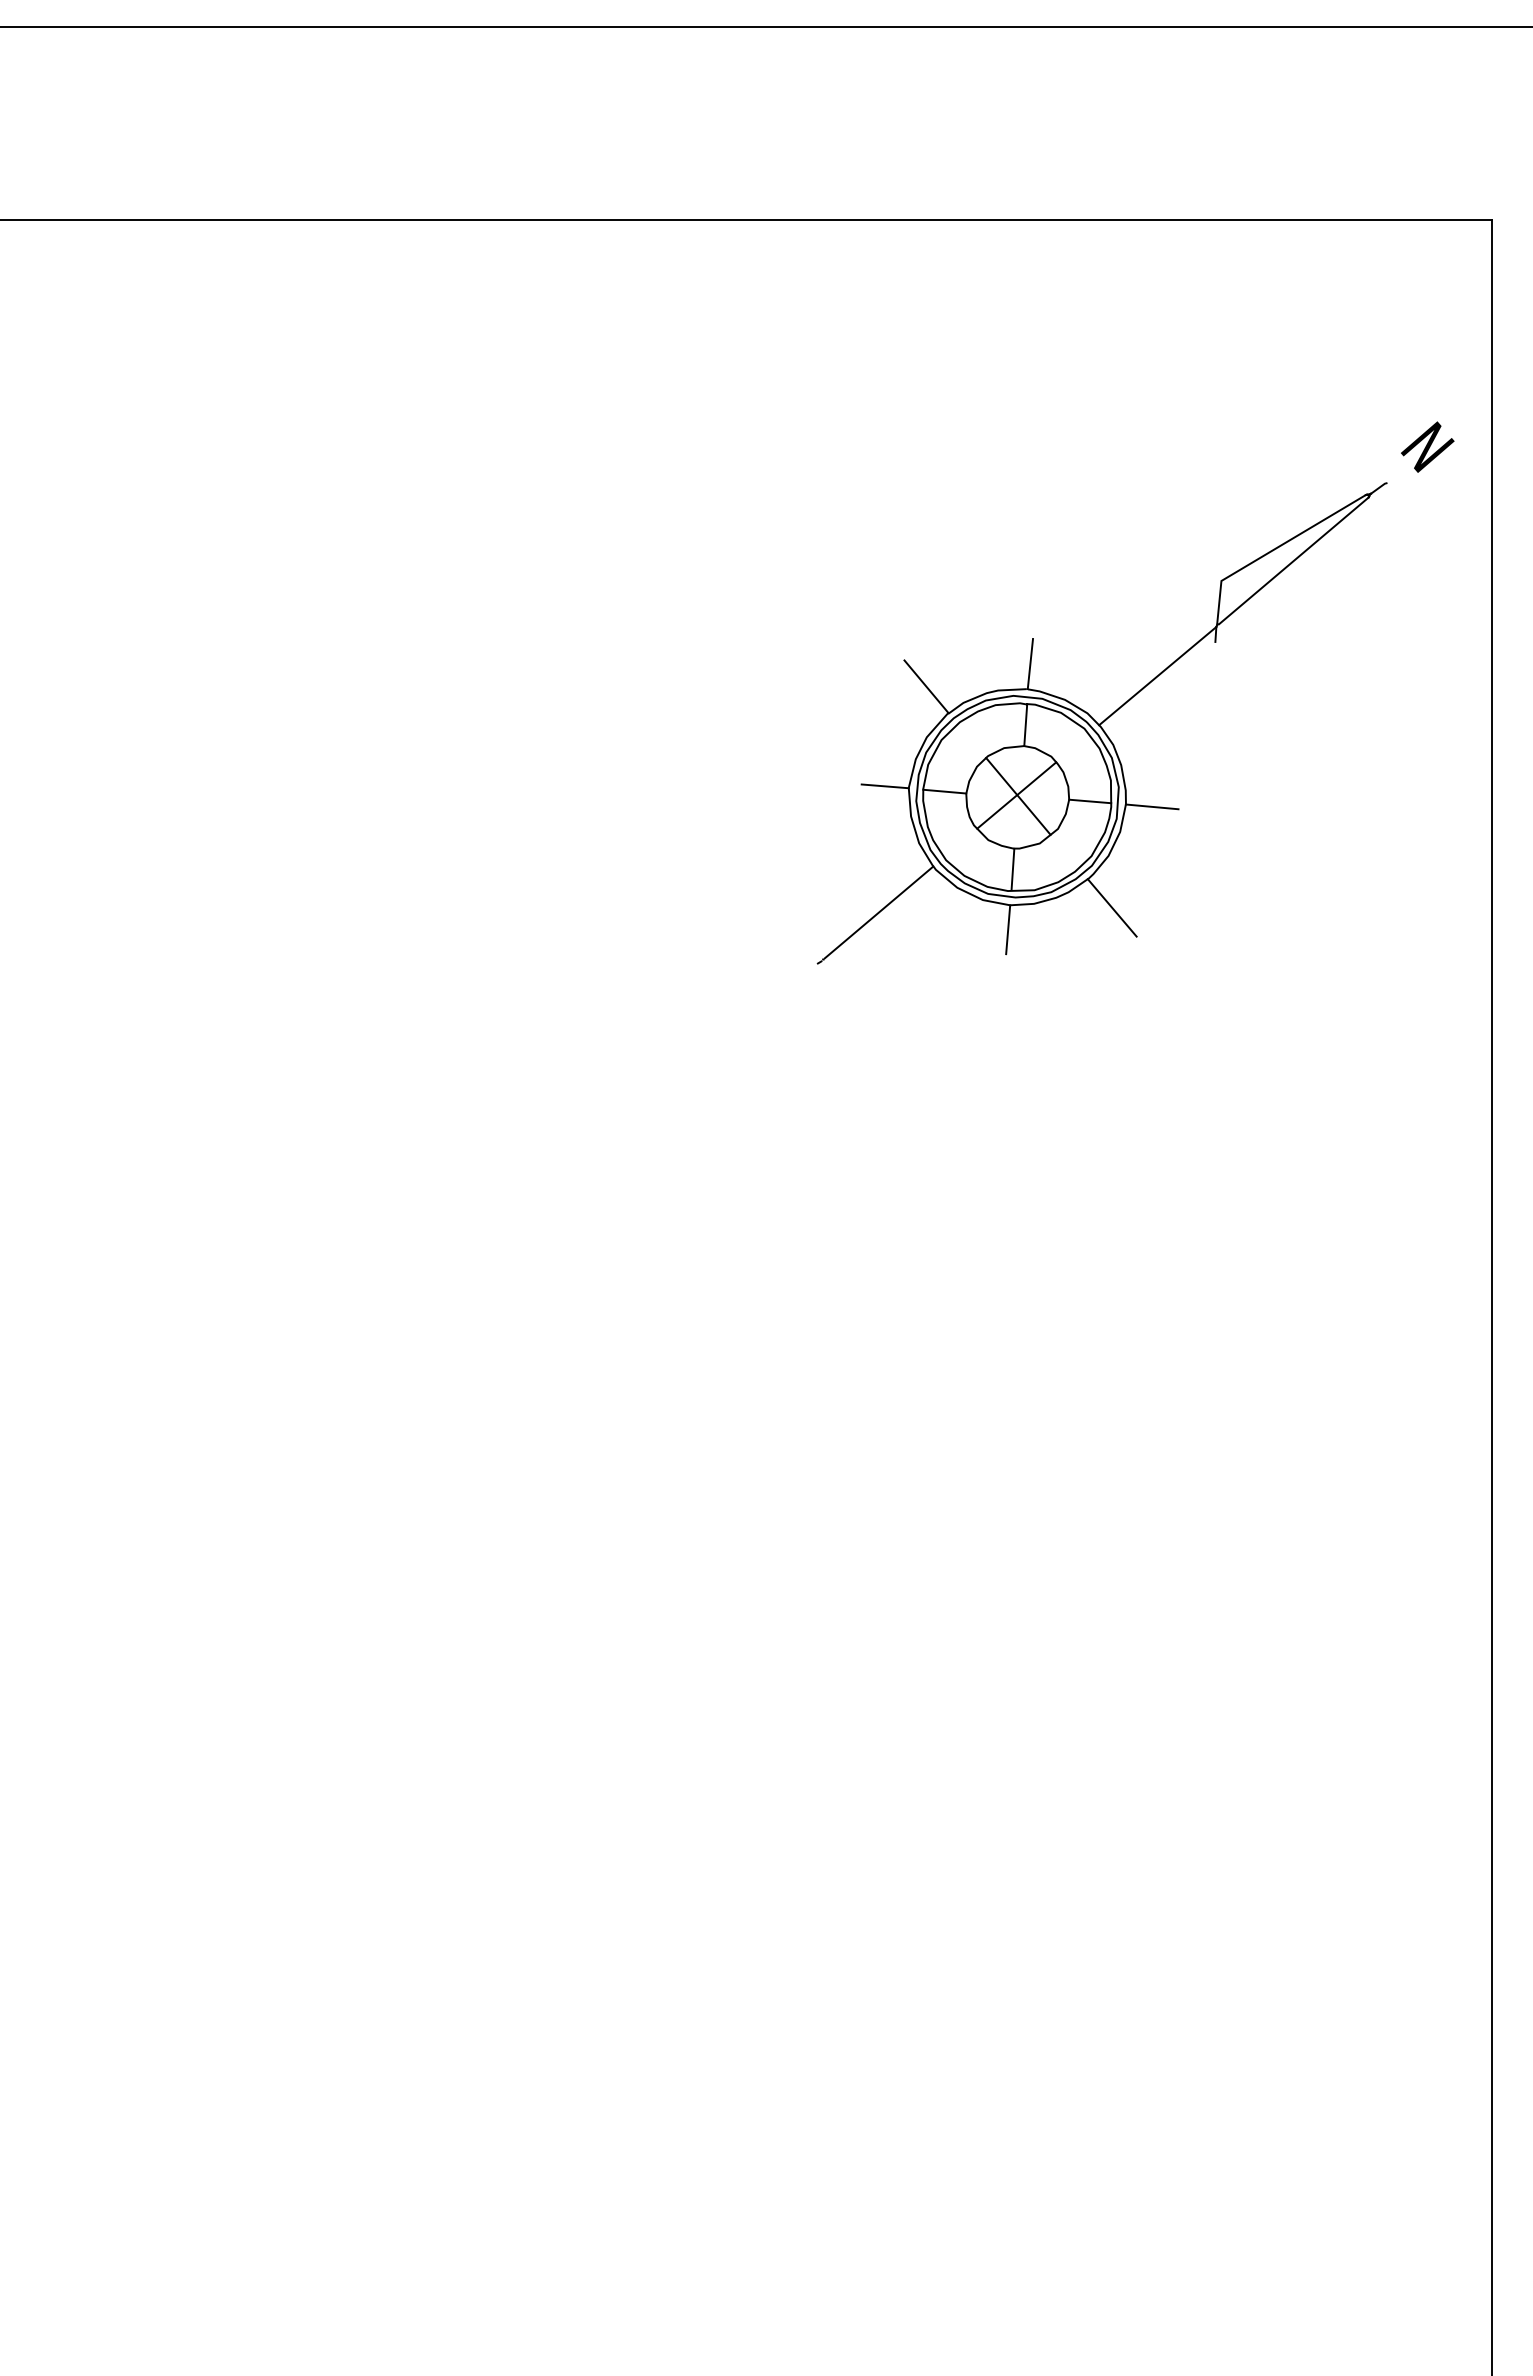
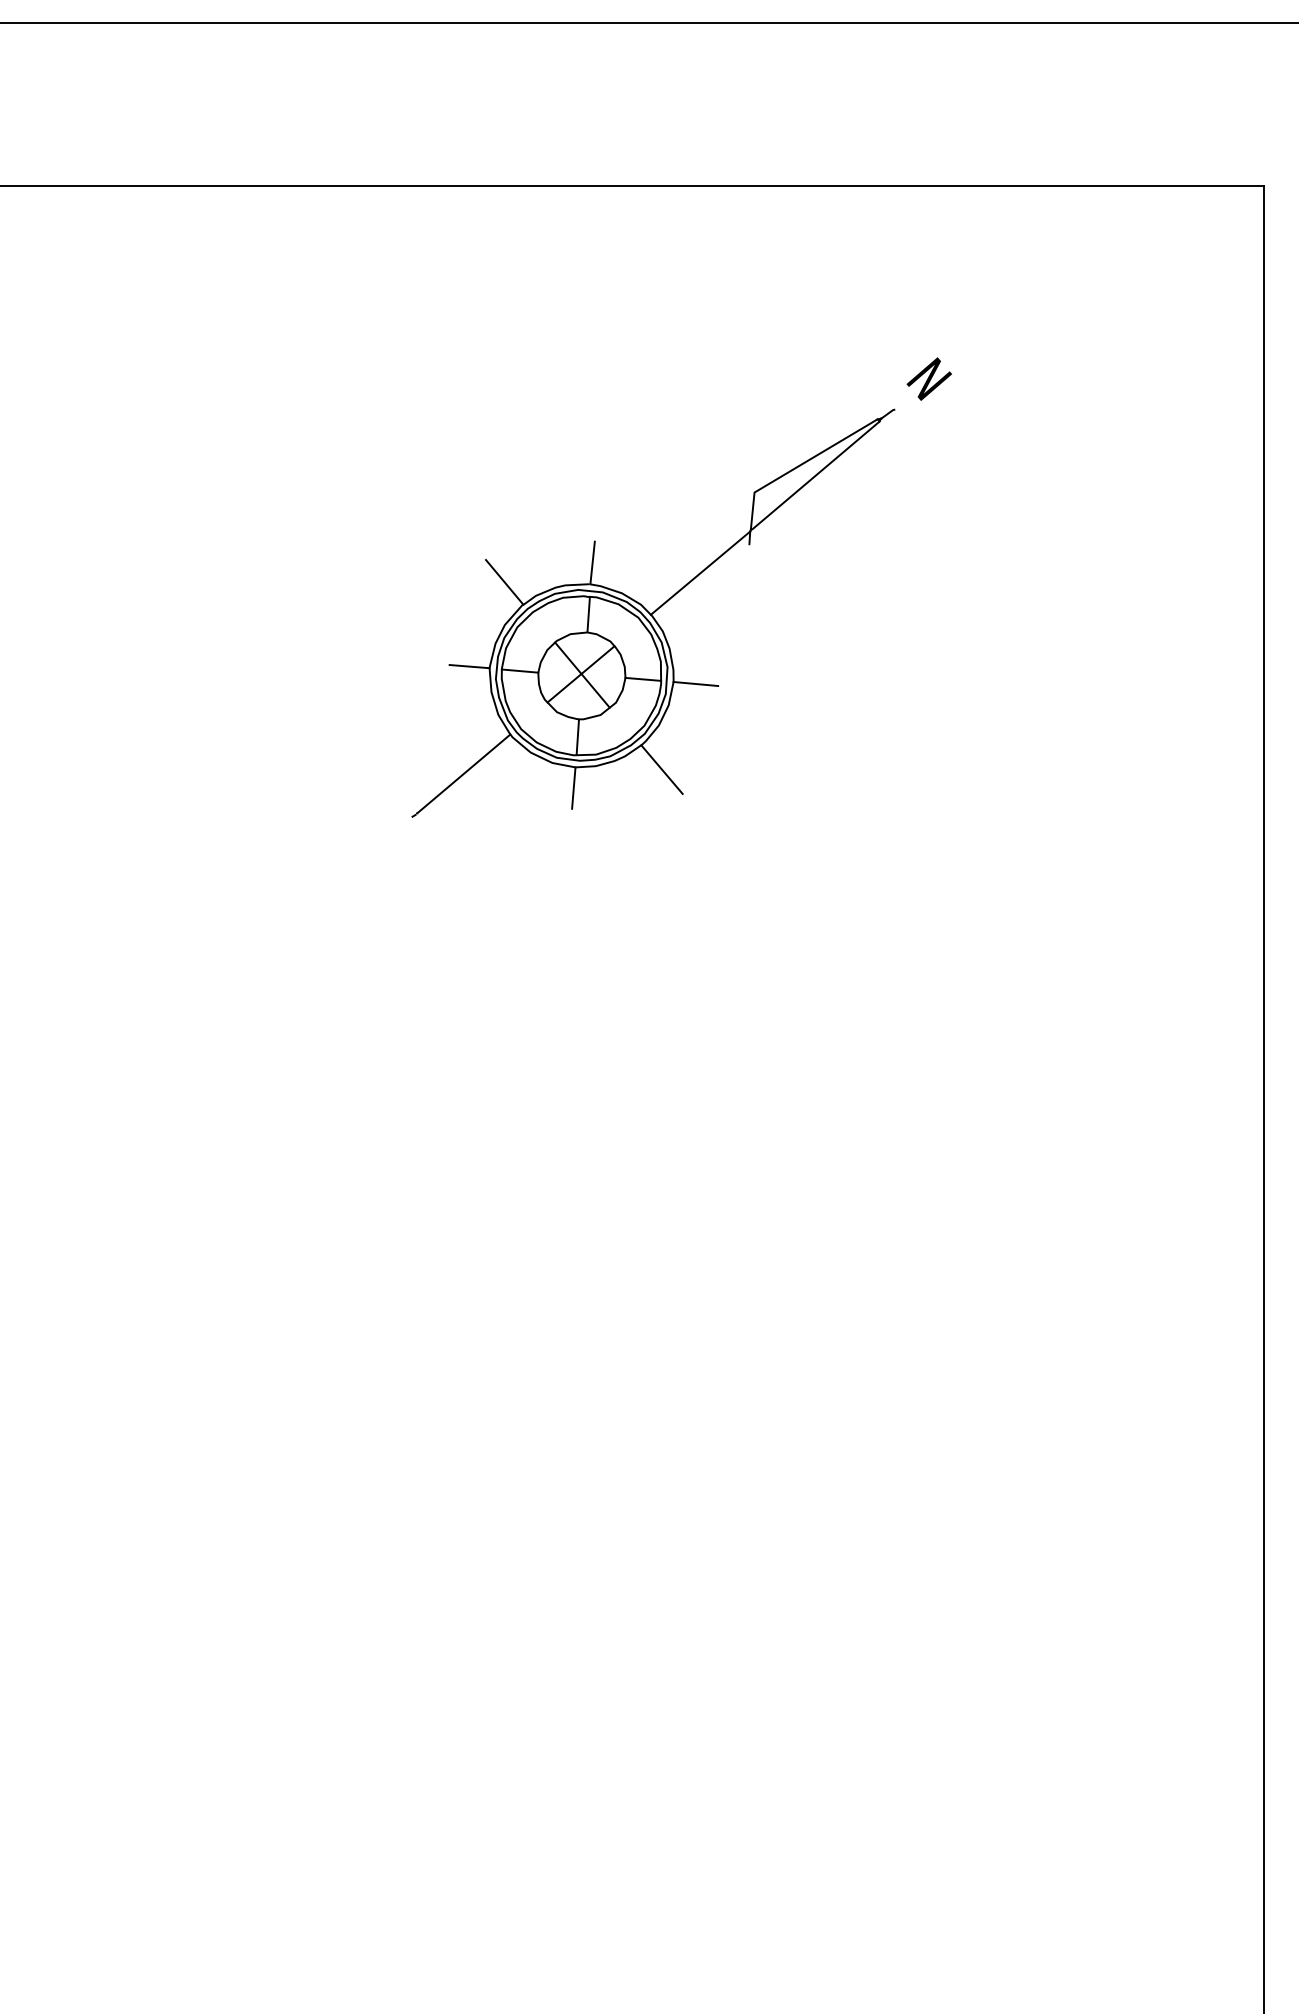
part: (1135, 692) -> (681, 587), moved

